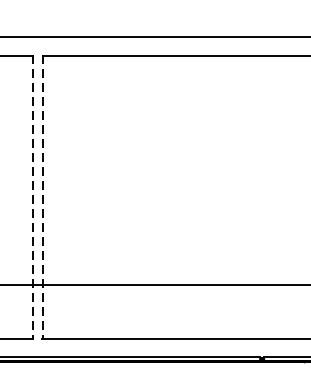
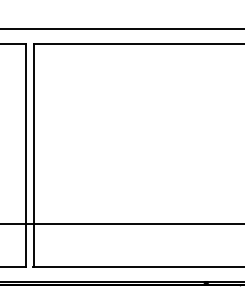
line: (32, 197) -> (25, 155), dashed -> solid
line: (42, 197) -> (33, 155), dashed -> solid

